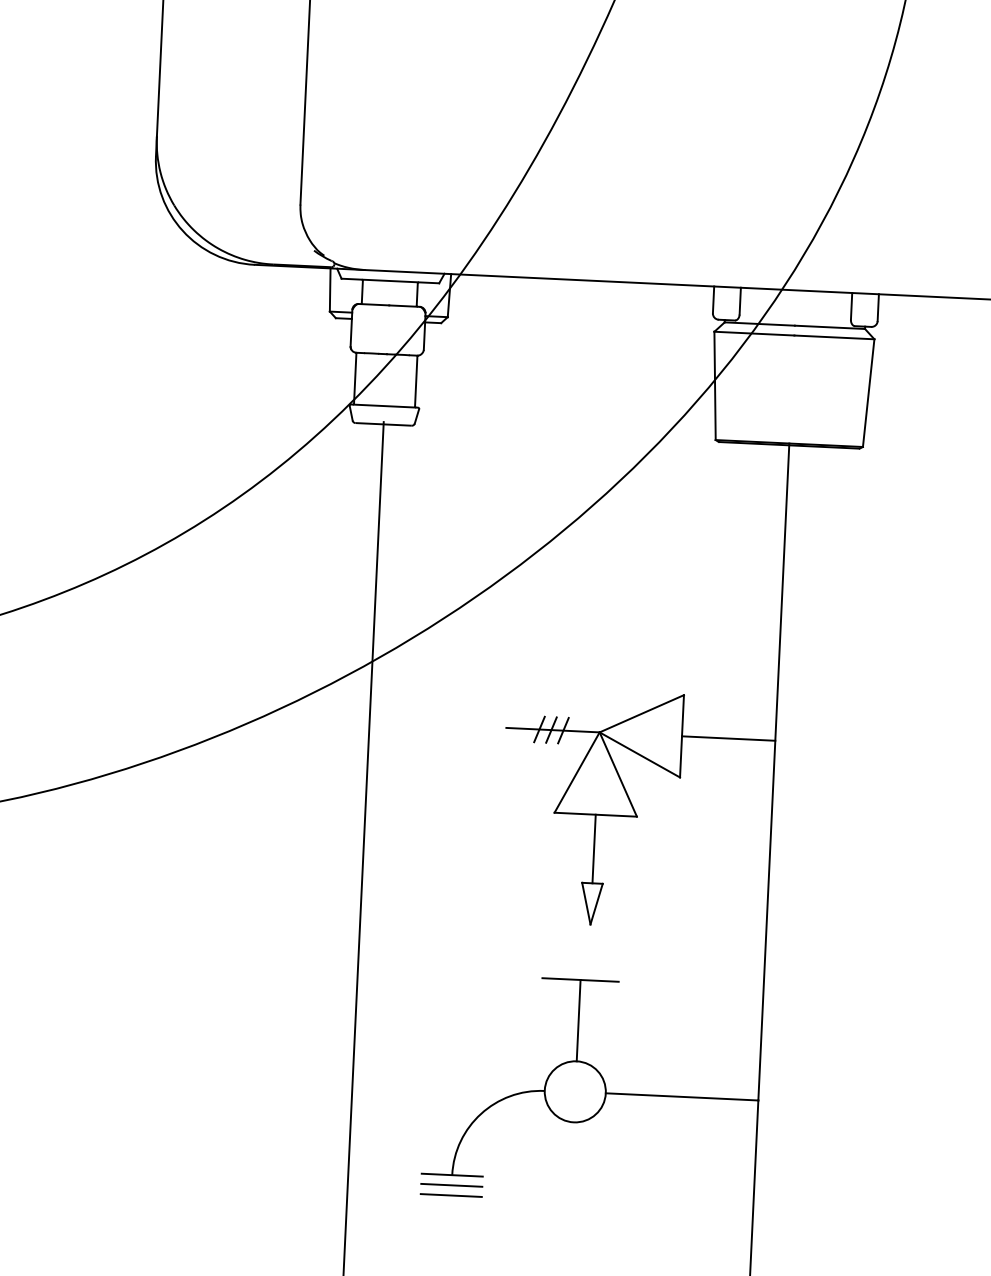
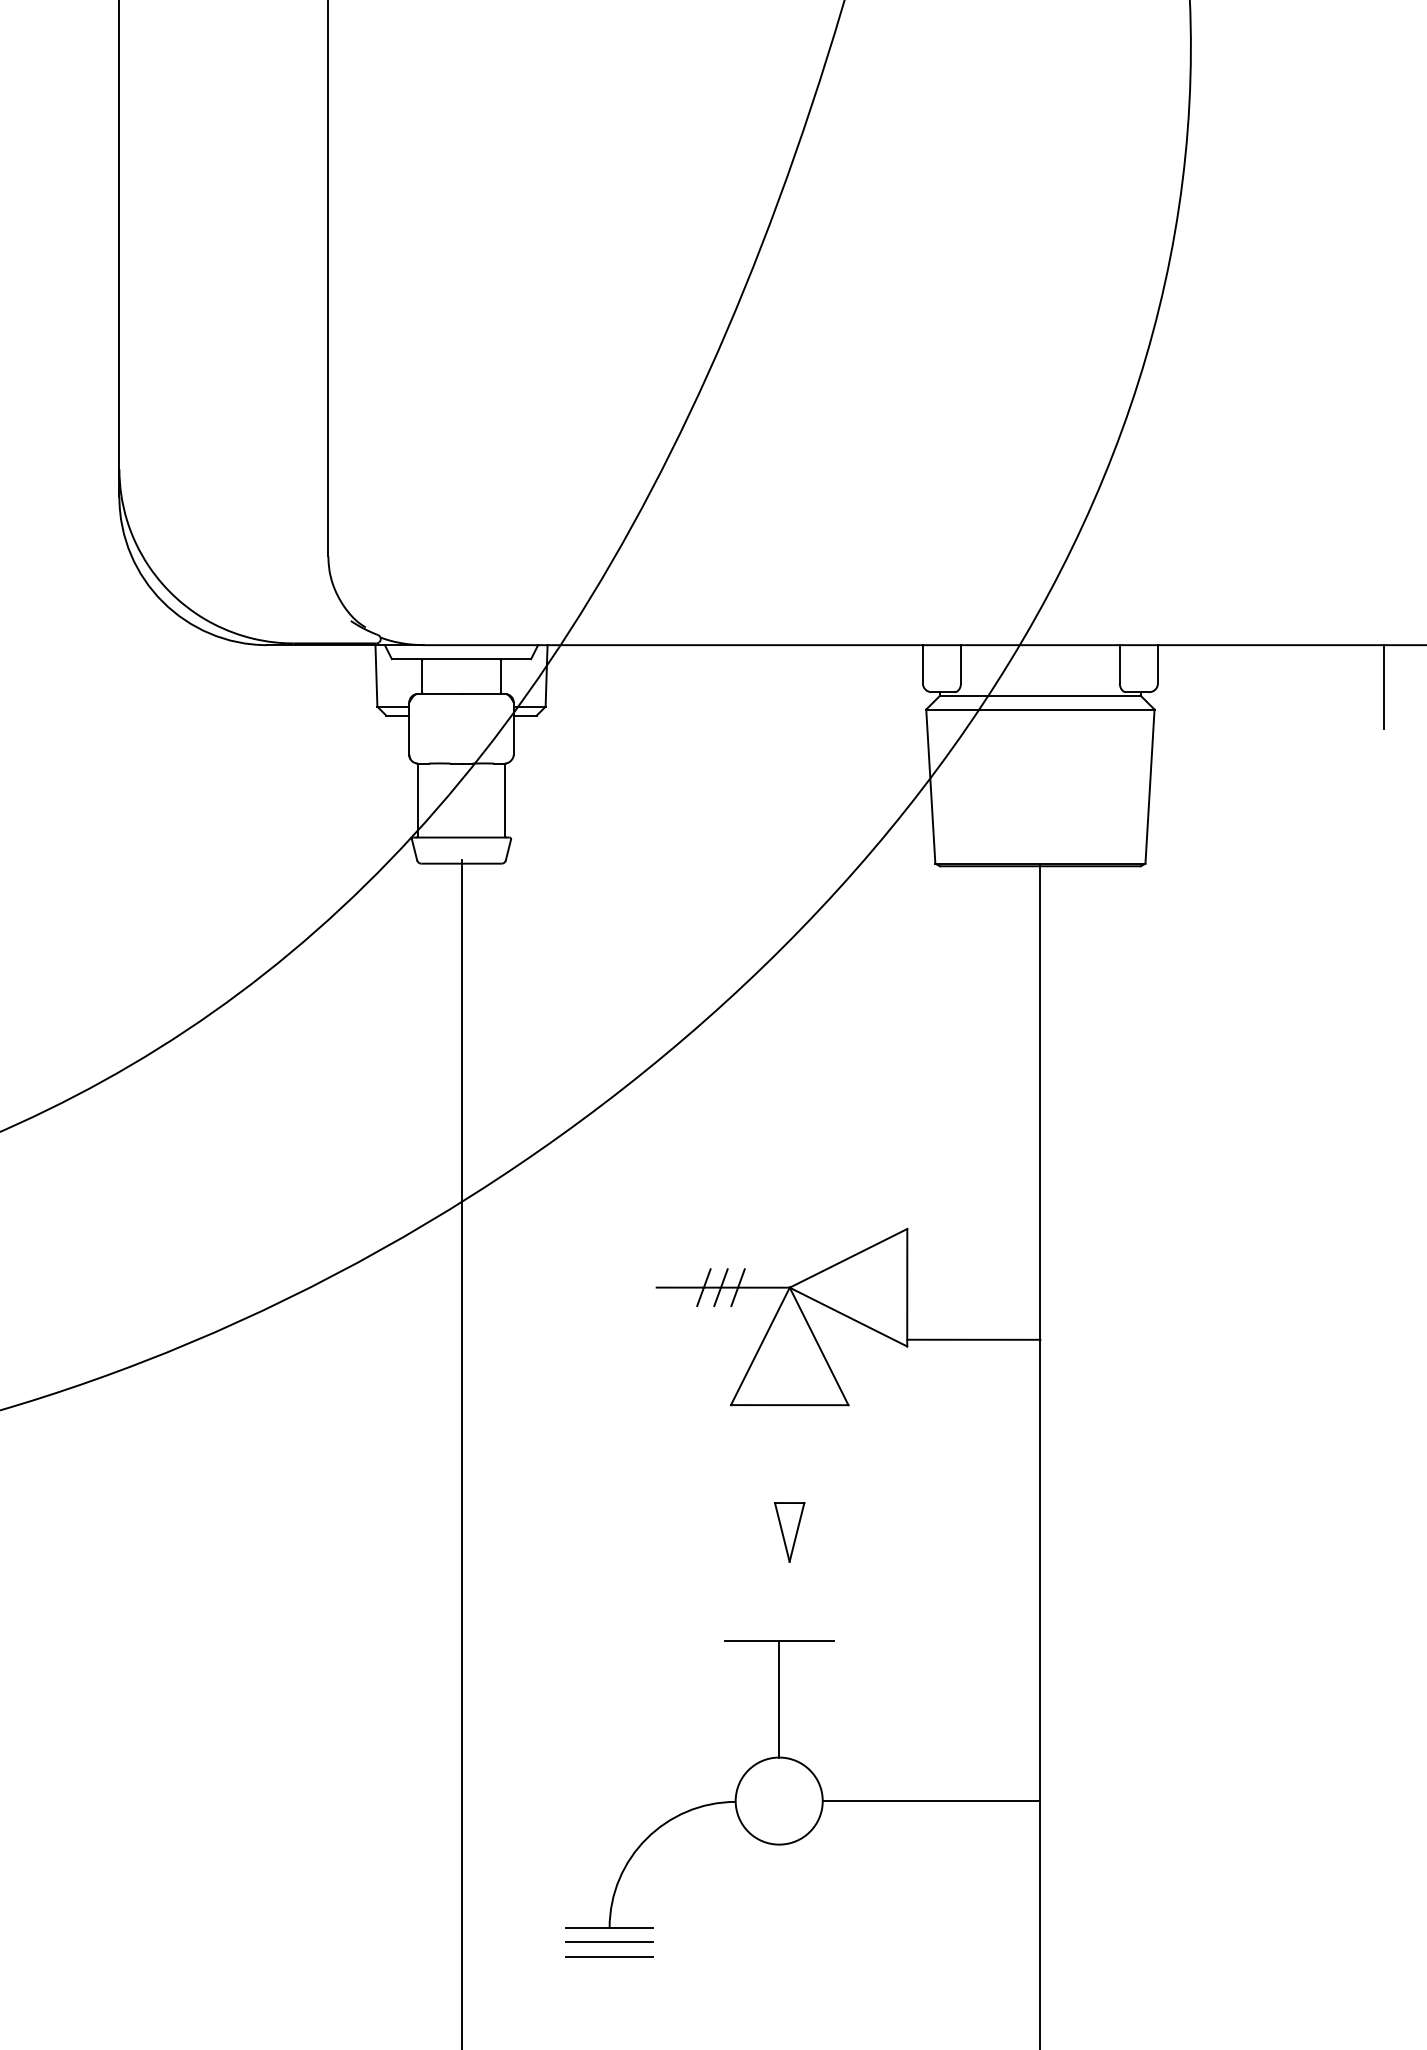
line: (728, 738) -> (973, 1339), moved
line: (593, 849) -> (789, 1454), removed

